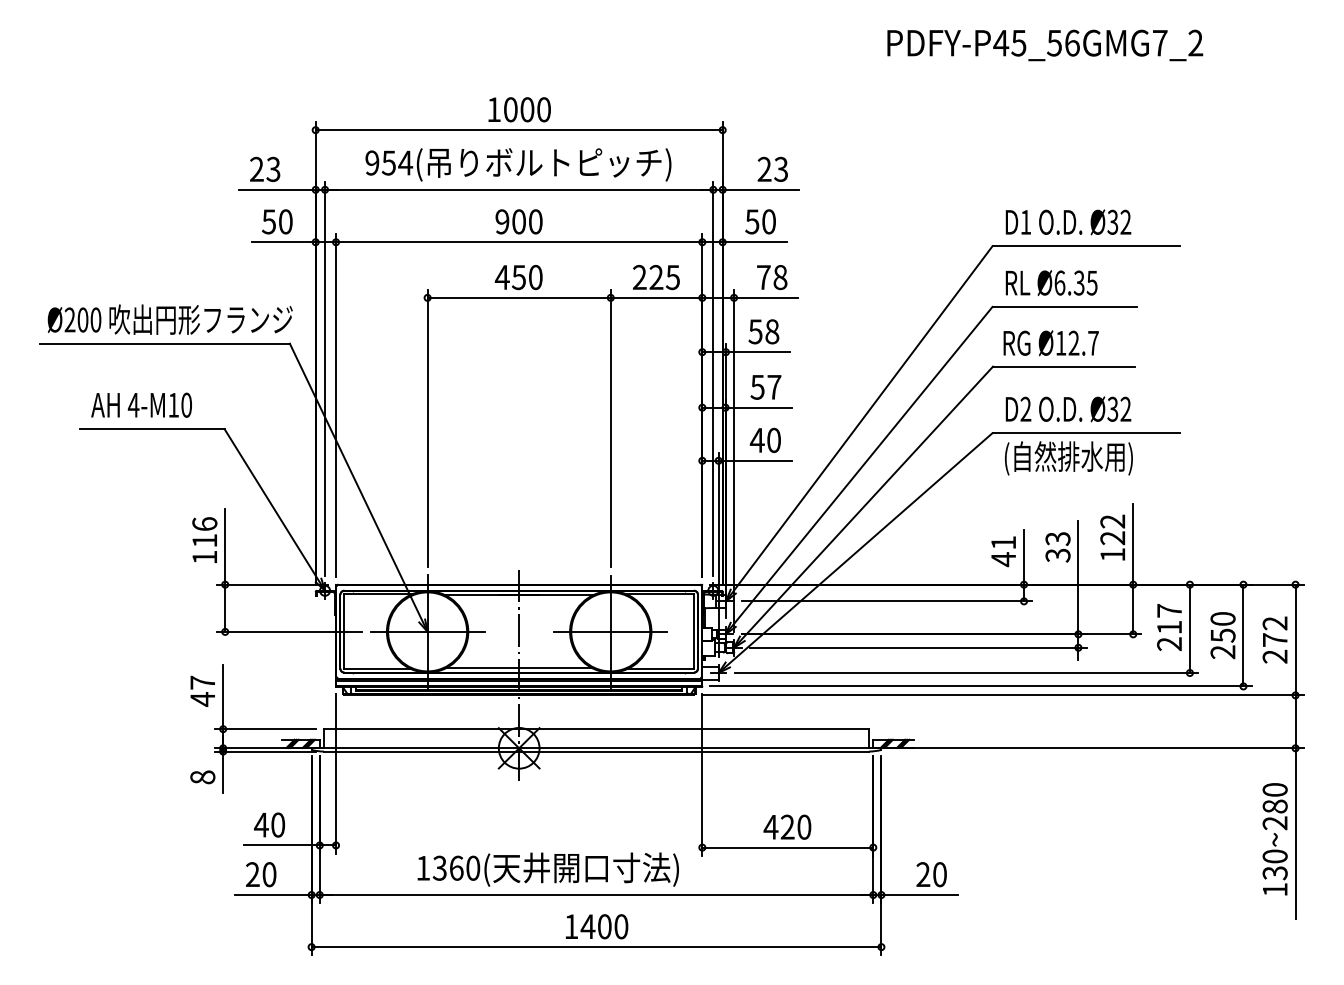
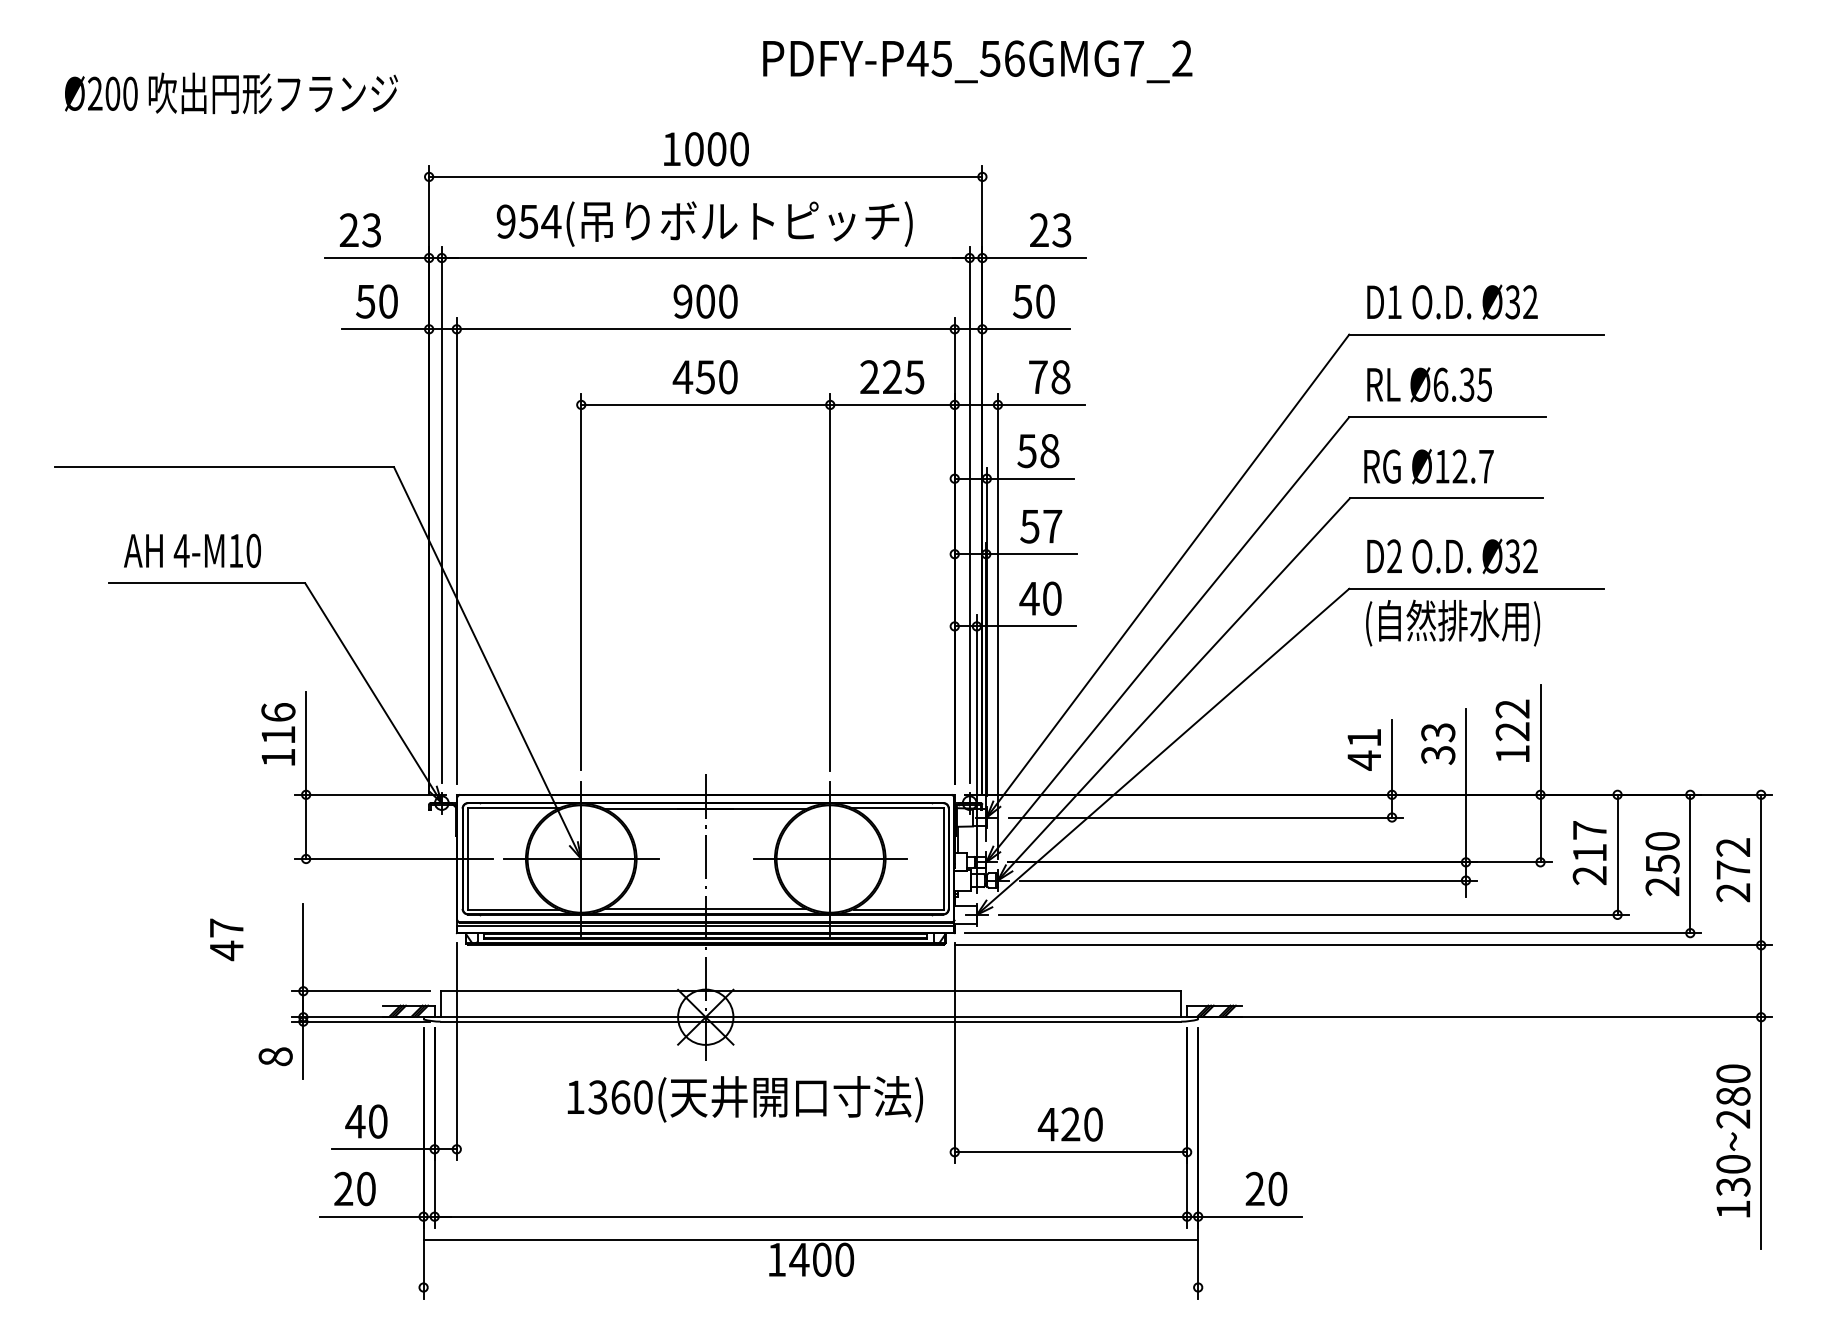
text: (1045, 45) -> (978, 61), moved
text: (169, 319) -> (230, 93), moved
text: (202, 690) -> (226, 938), moved
text: (547, 869) -> (744, 1099), moved
line: (596, 947) -> (810, 1240), moved

